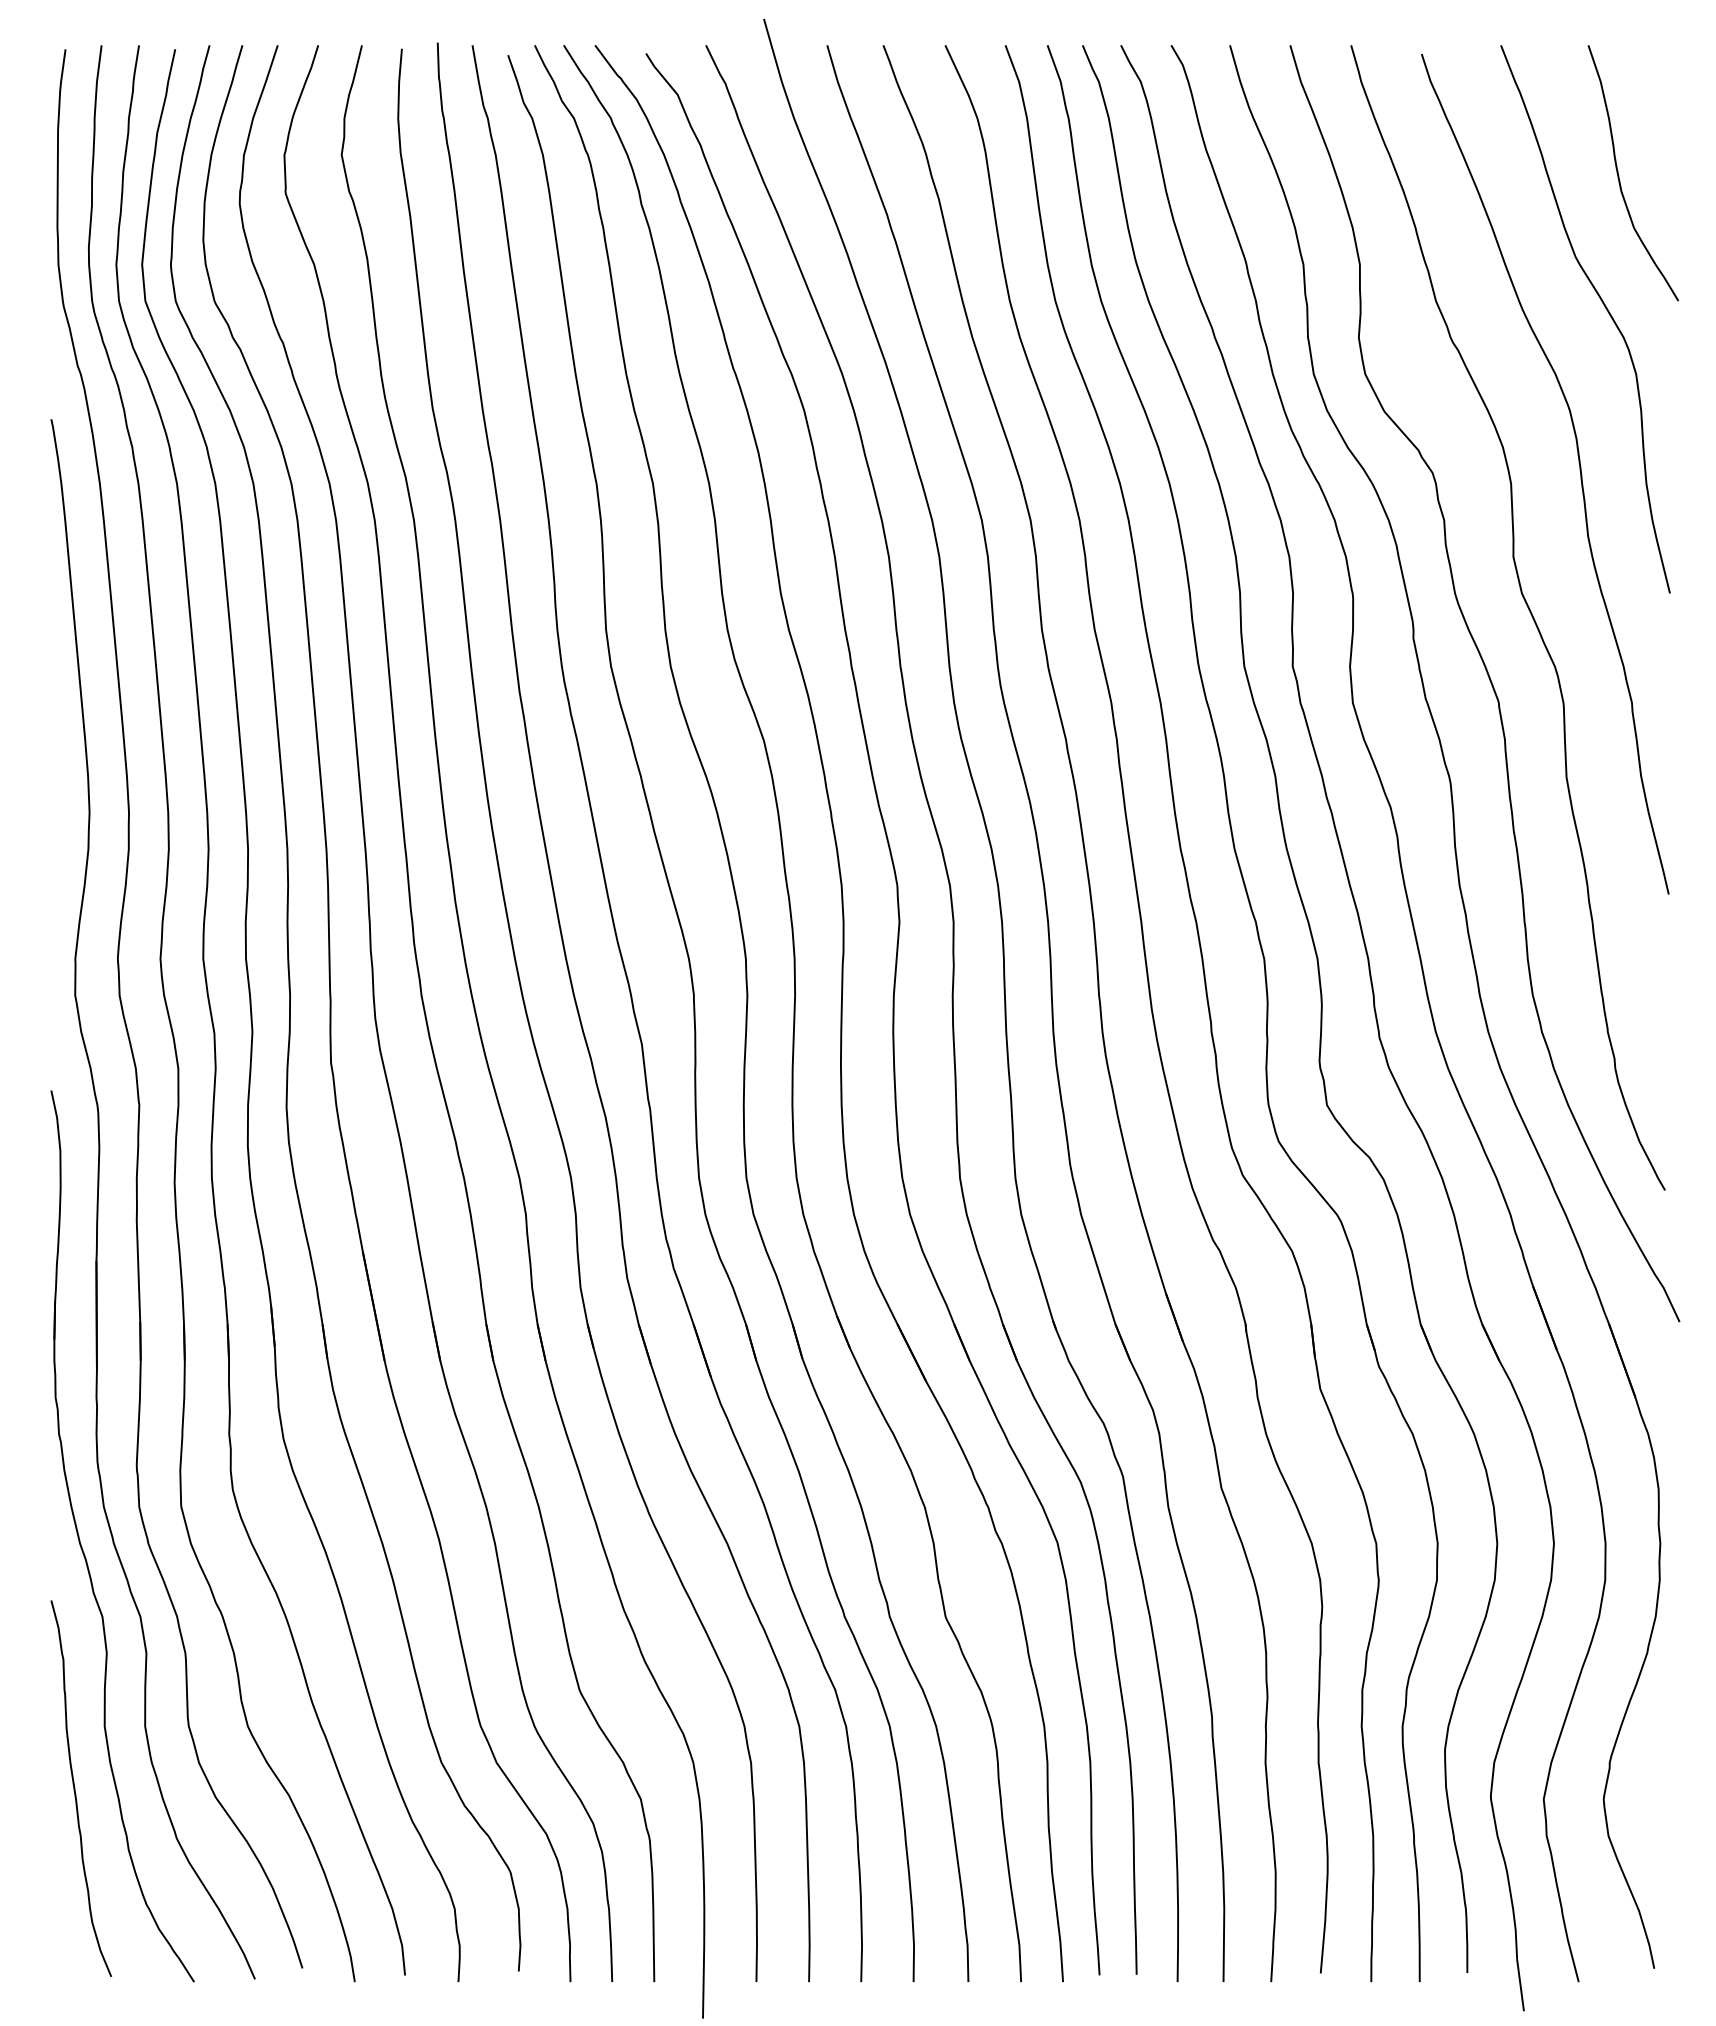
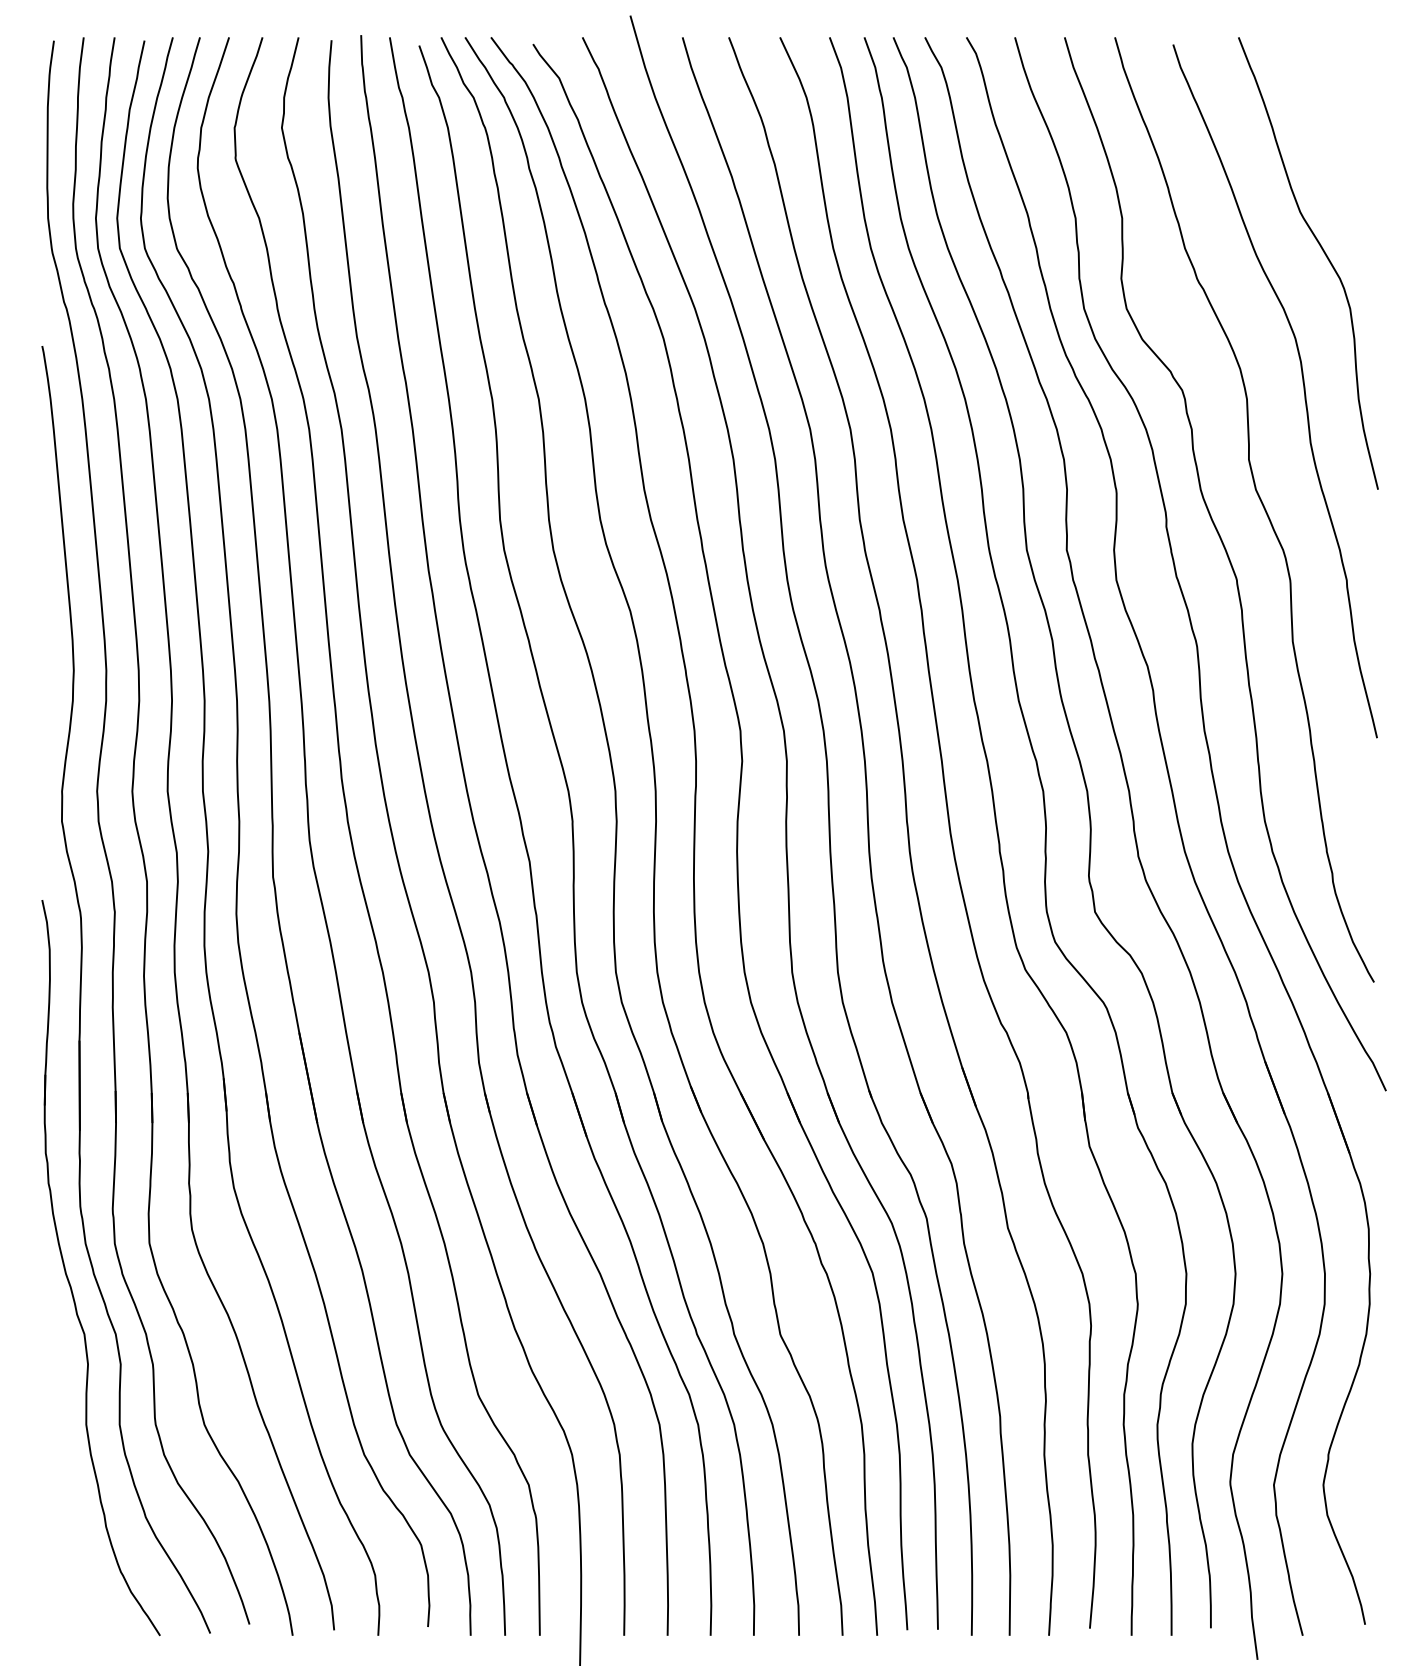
curve: (1619, 175) -> (1336, 144), removed
curve: (75, 1788) -> (62, 1476), removed

